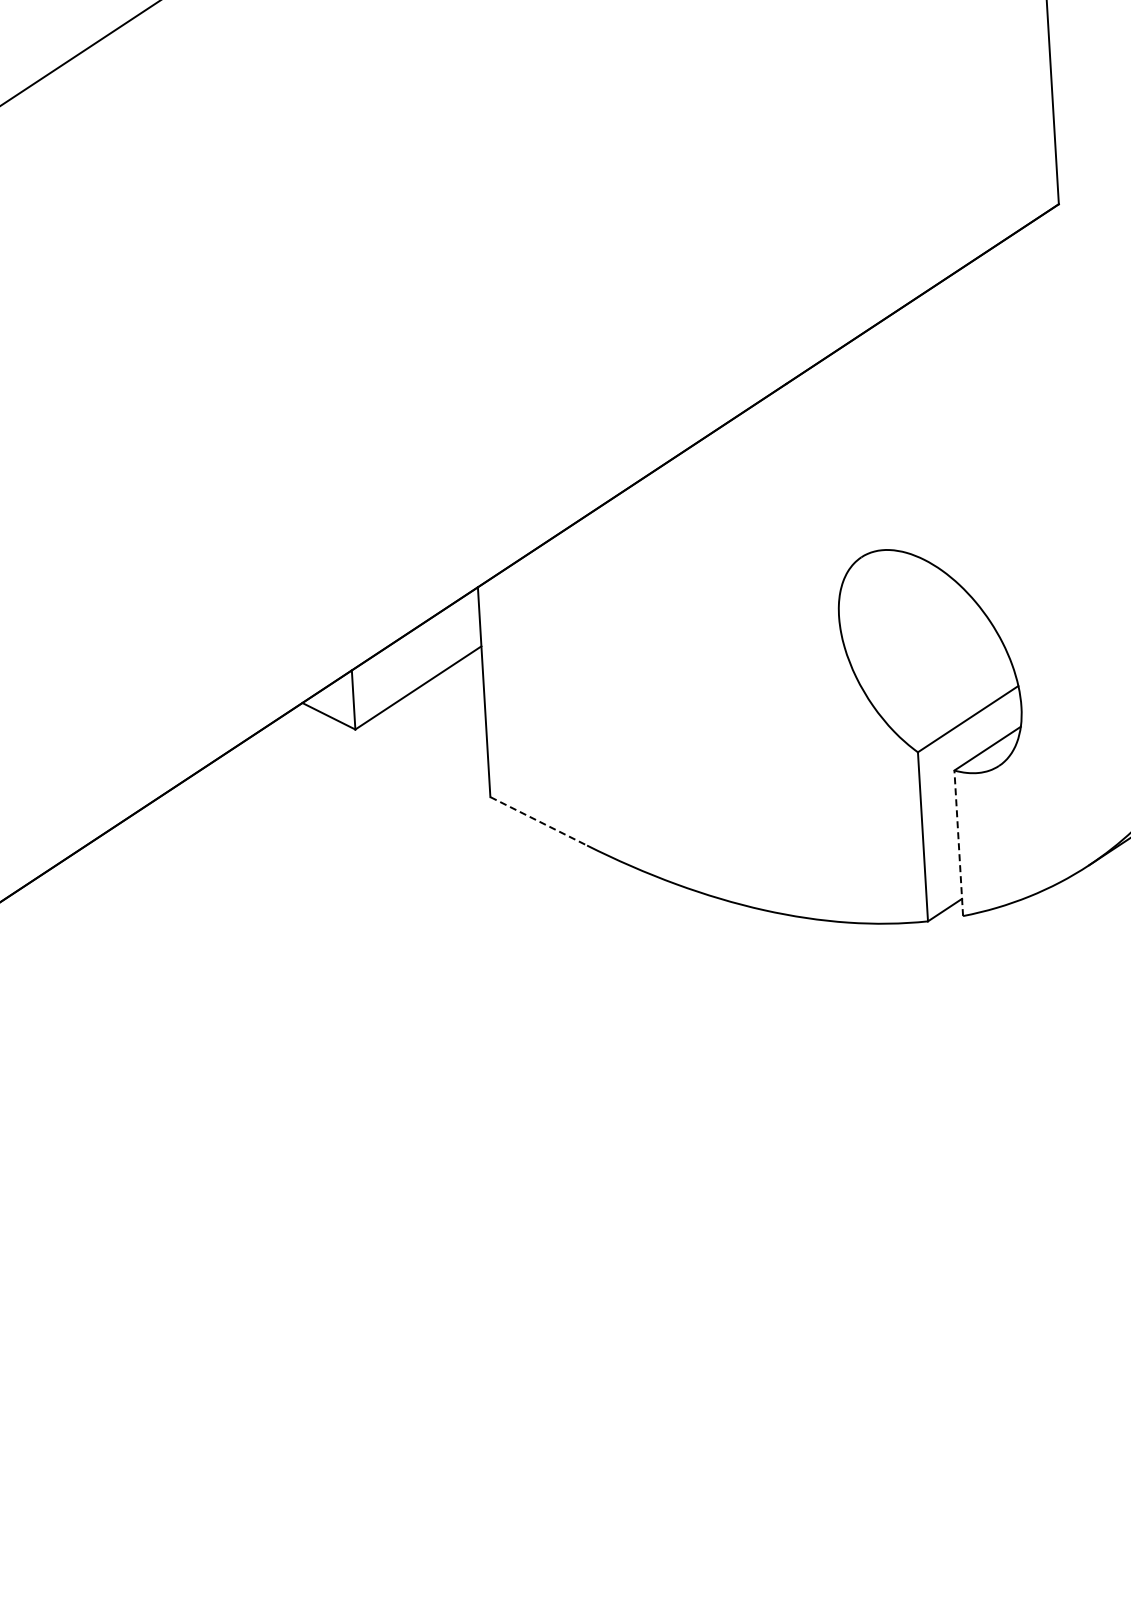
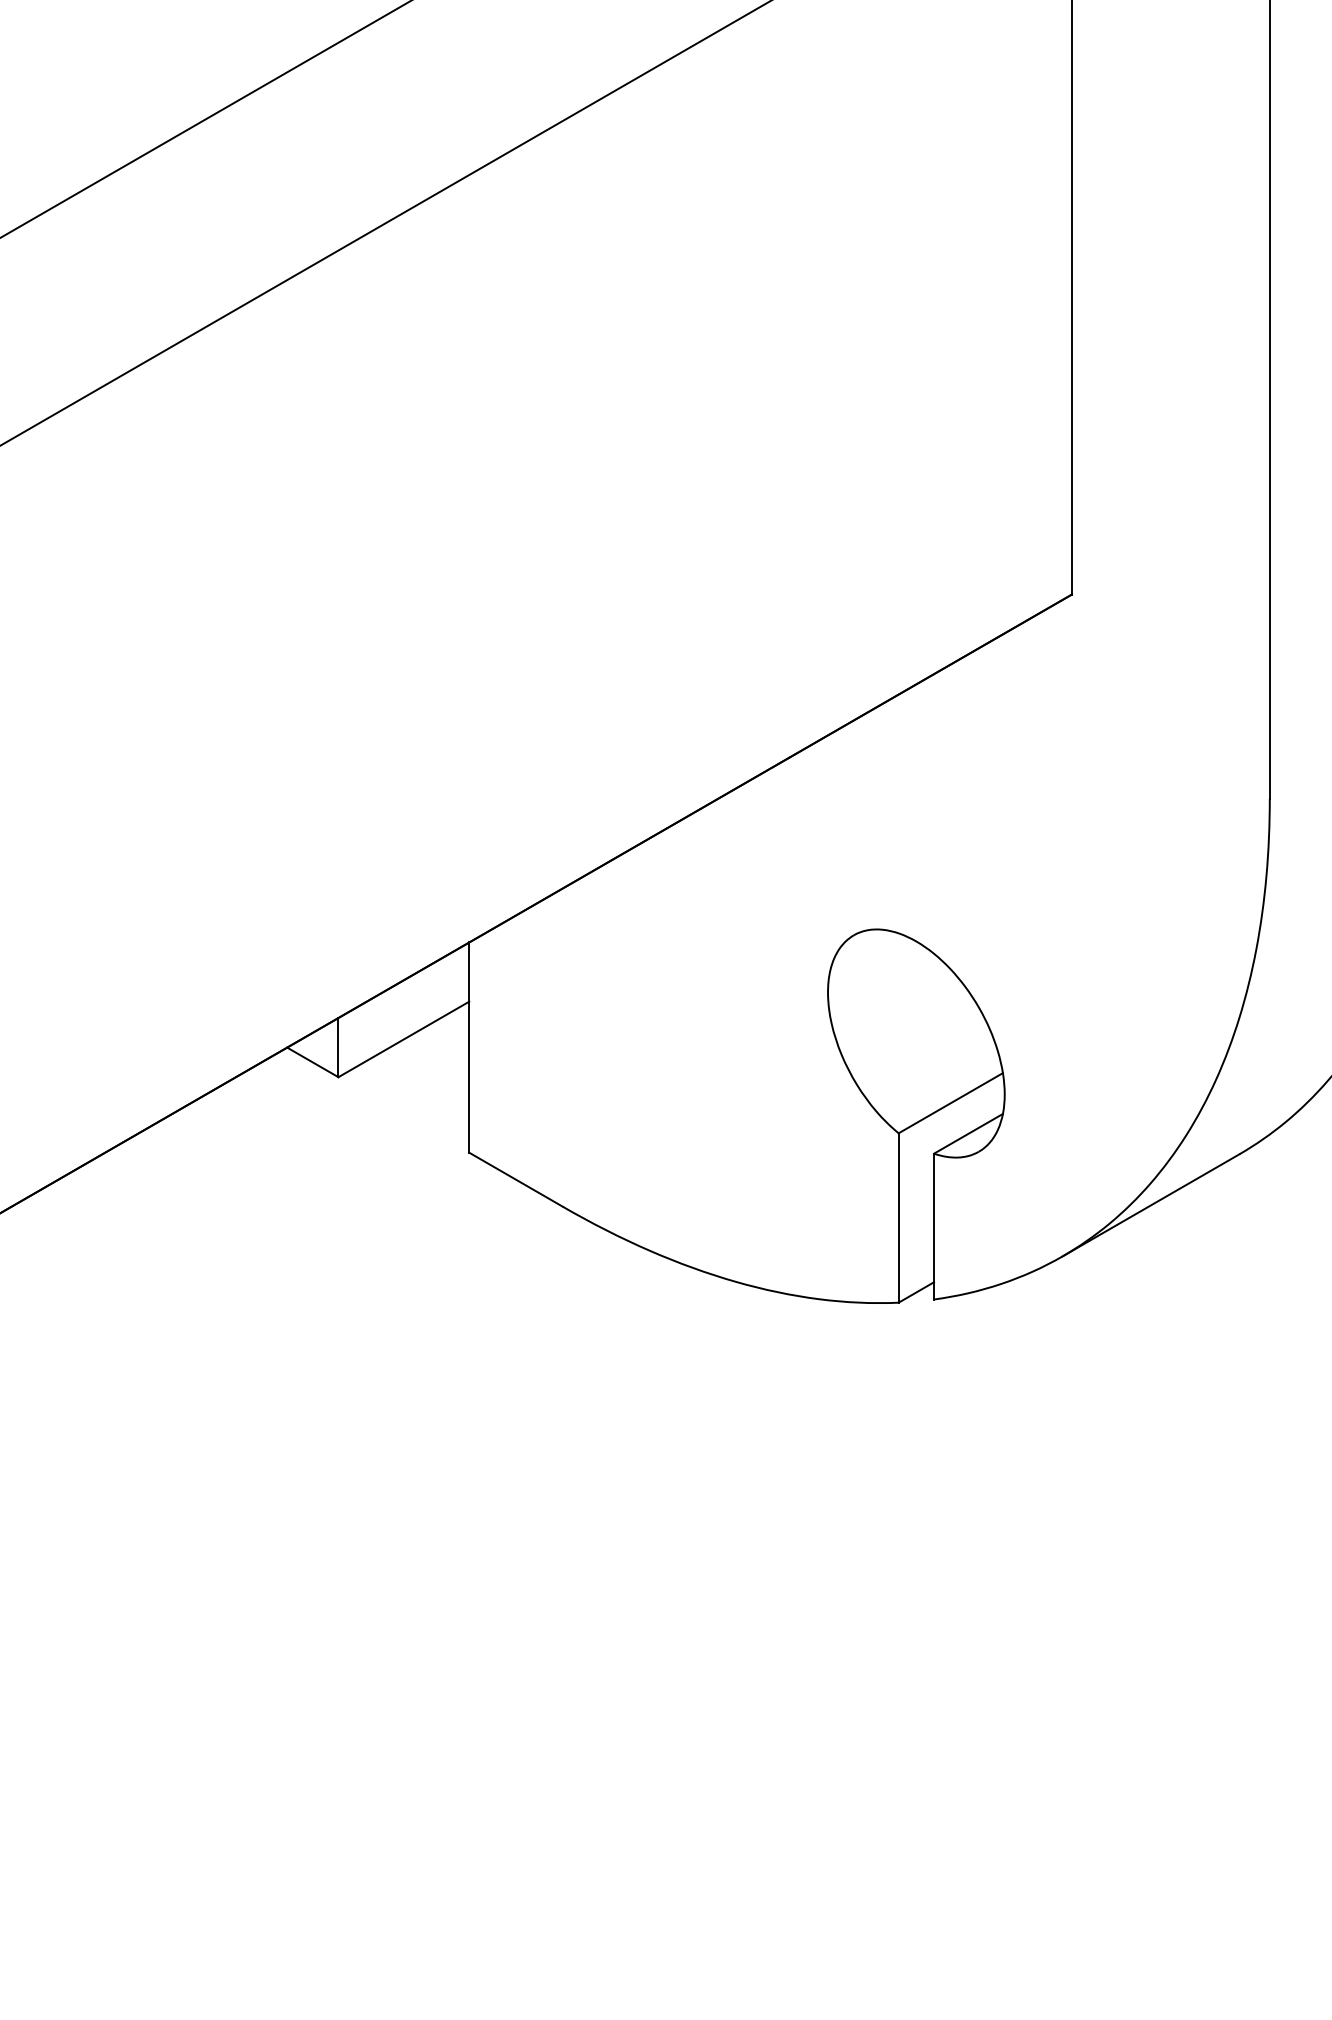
line: (539, 821) -> (516, 1179), dashed -> solid
line: (959, 843) -> (934, 1226), dashed -> solid

